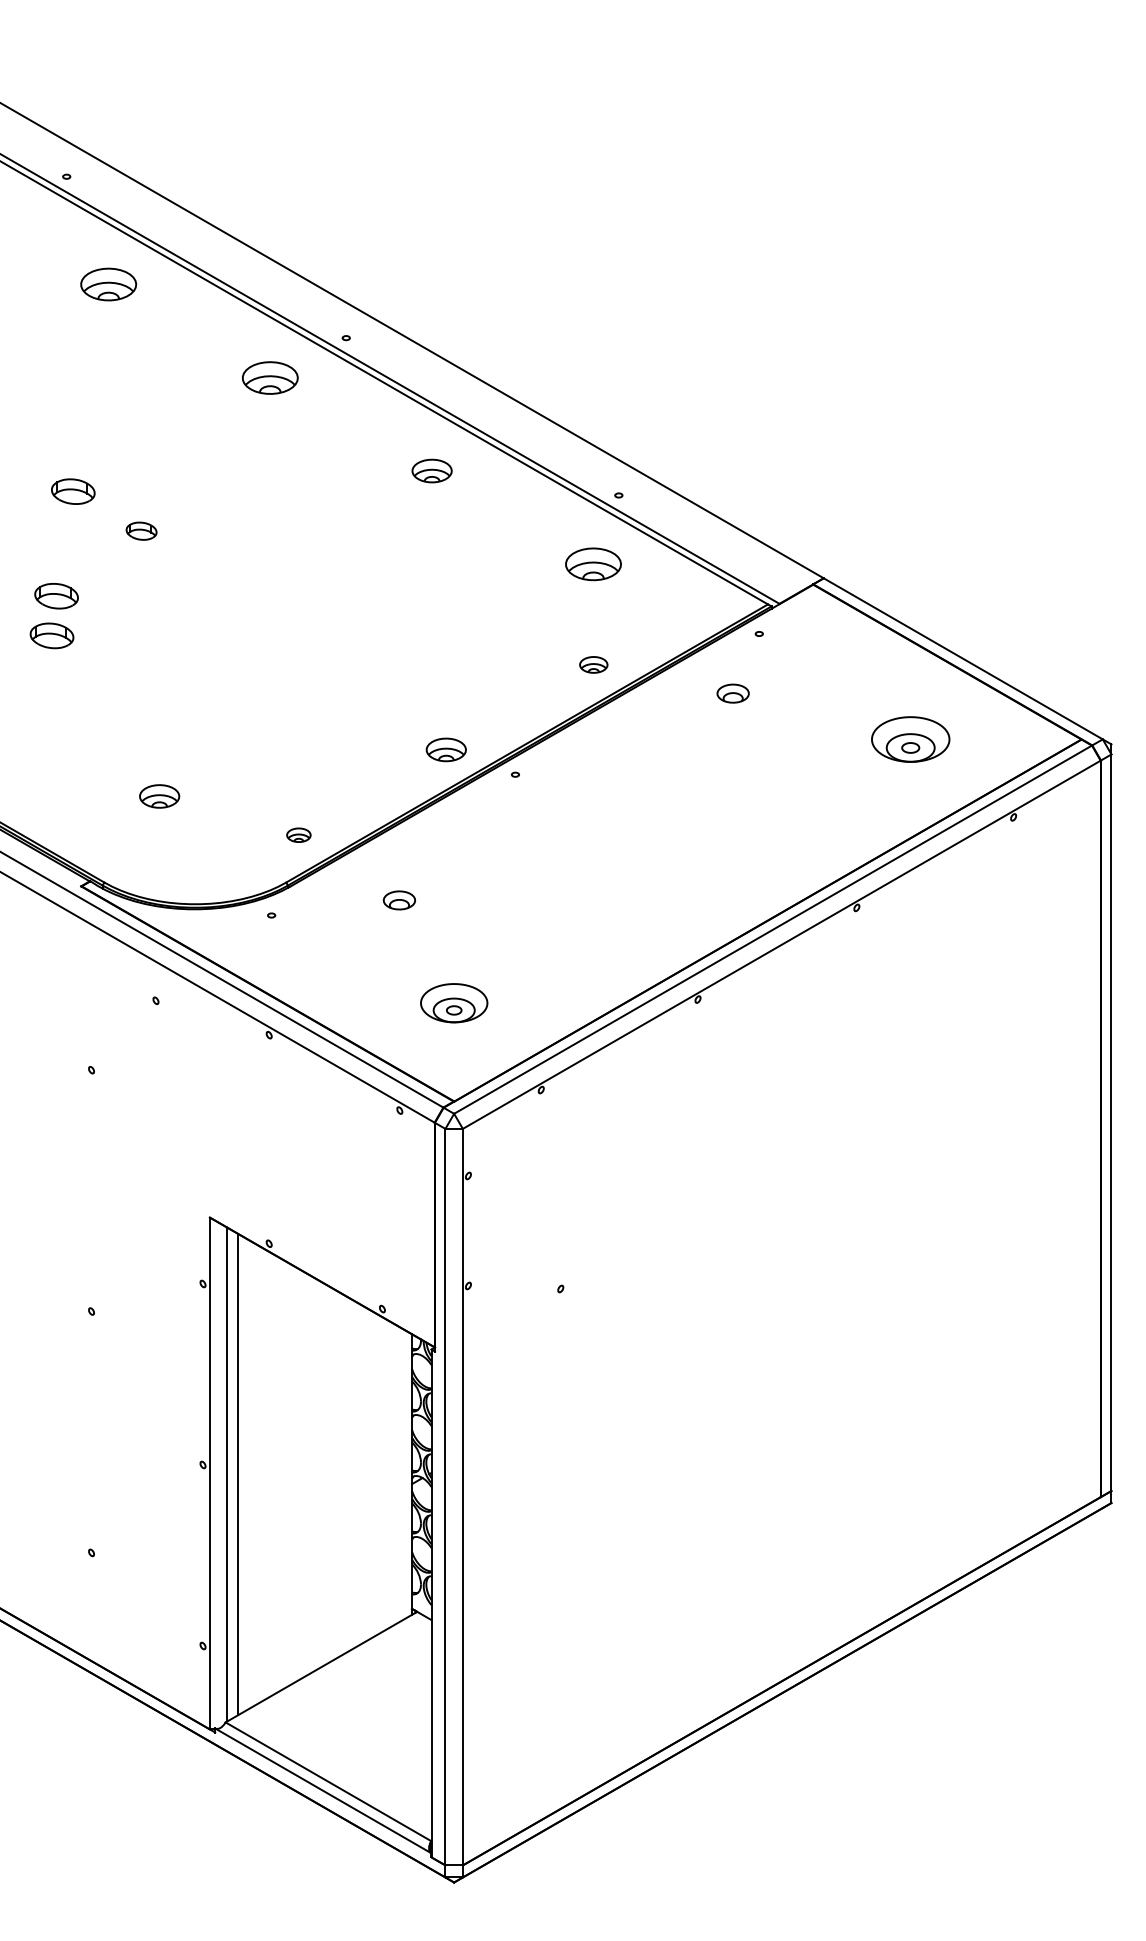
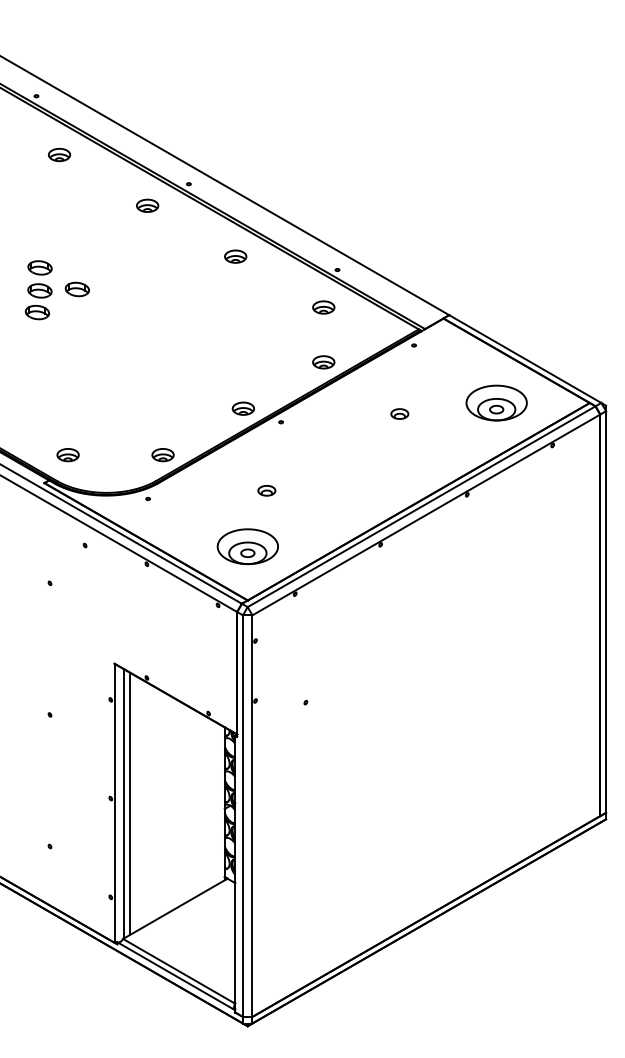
part: (108, 283) -> (59, 154), size x0.71
part: (270, 377) -> (147, 205), size x0.71
part: (140, 531) -> (76, 289), size x1.43
part: (593, 564) -> (323, 307), size x0.71
part: (53, 615) -> (38, 301), moved
part: (593, 665) -> (323, 362), size x1.43
part: (732, 692) -> (399, 413), moved
part: (910, 738) -> (496, 402), size x1.43
part: (158, 797) -> (67, 455), moved
part: (297, 835) -> (162, 455), size x1.67
part: (398, 899) -> (266, 490), moved
part: (453, 1002) -> (247, 546), size x1.67

